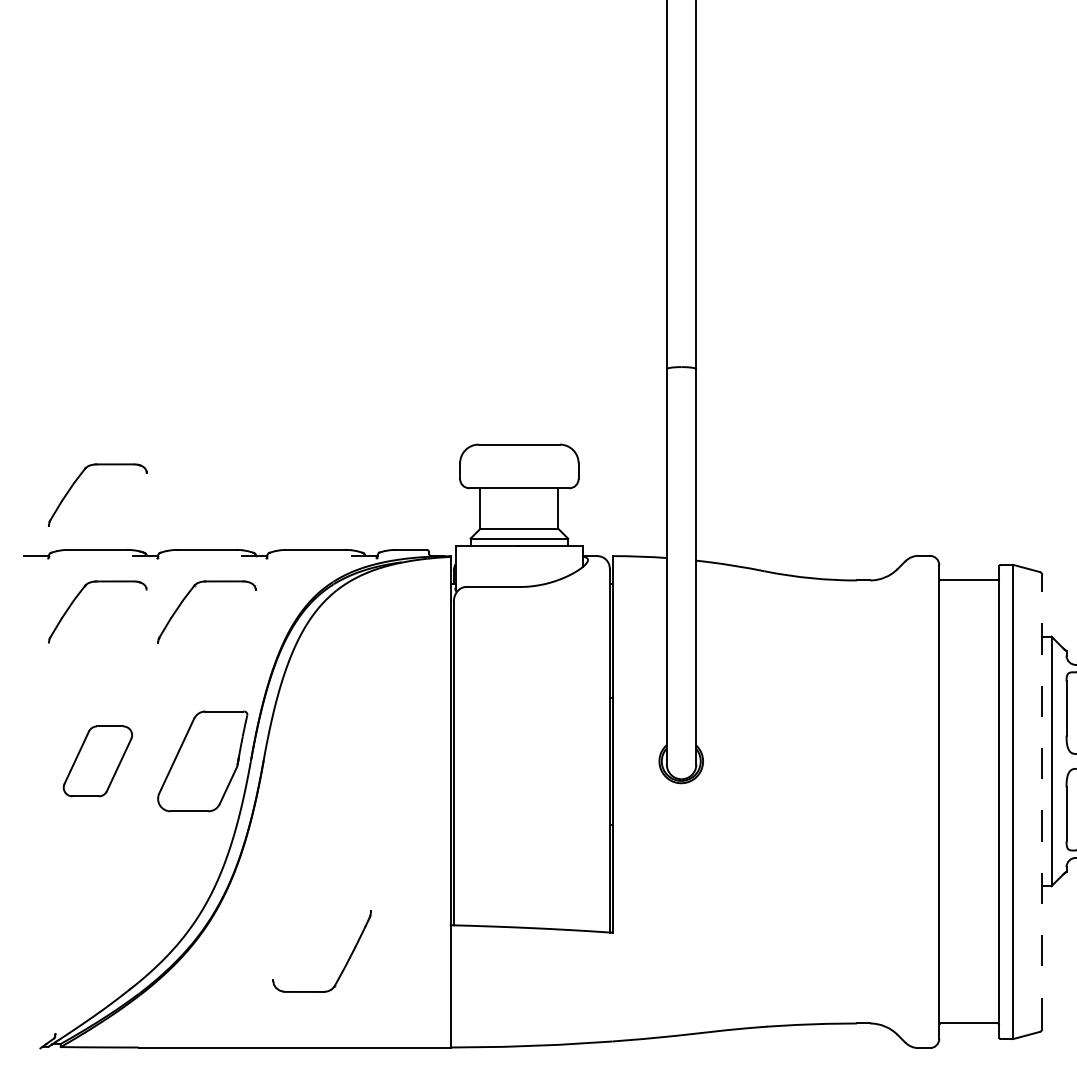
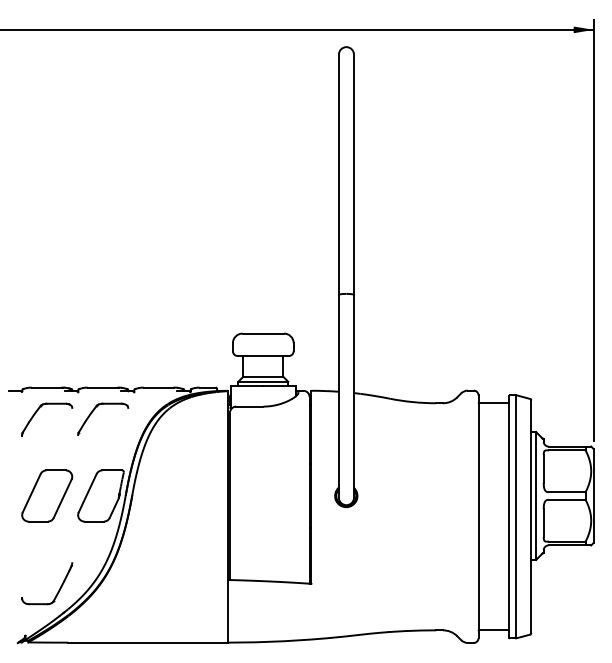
part: (76, 483) -> (36, 353), removed
part: (98, 760) -> (47, 495), size x1.43
line: (1042, 801) -> (531, 516), dashed -> solid
part: (344, 963) -> (58, 589), moved

